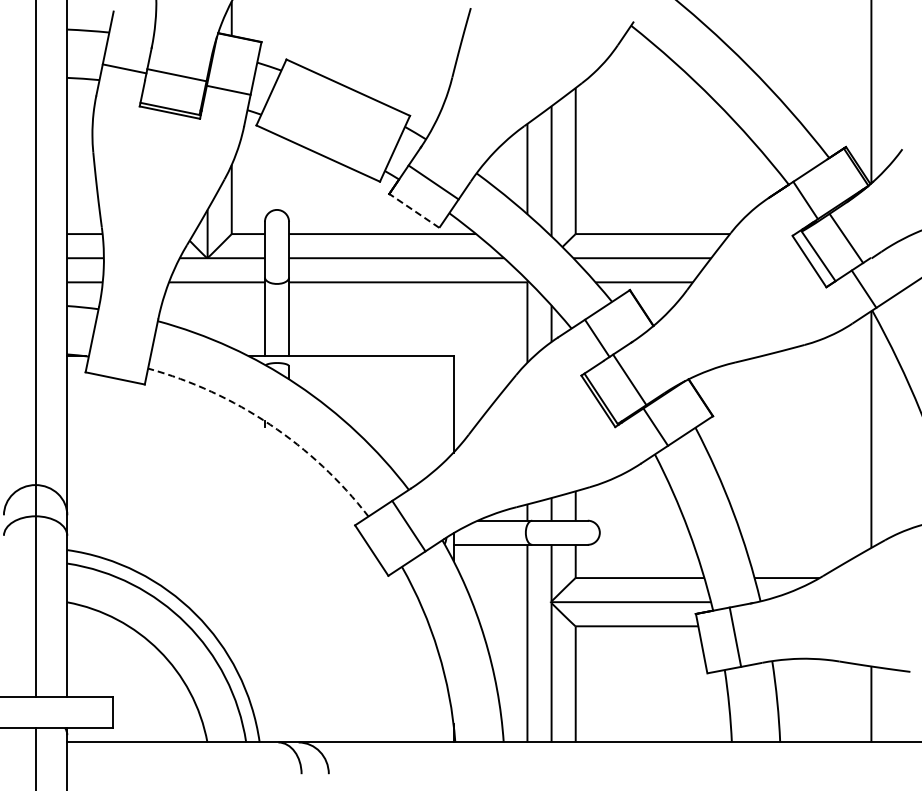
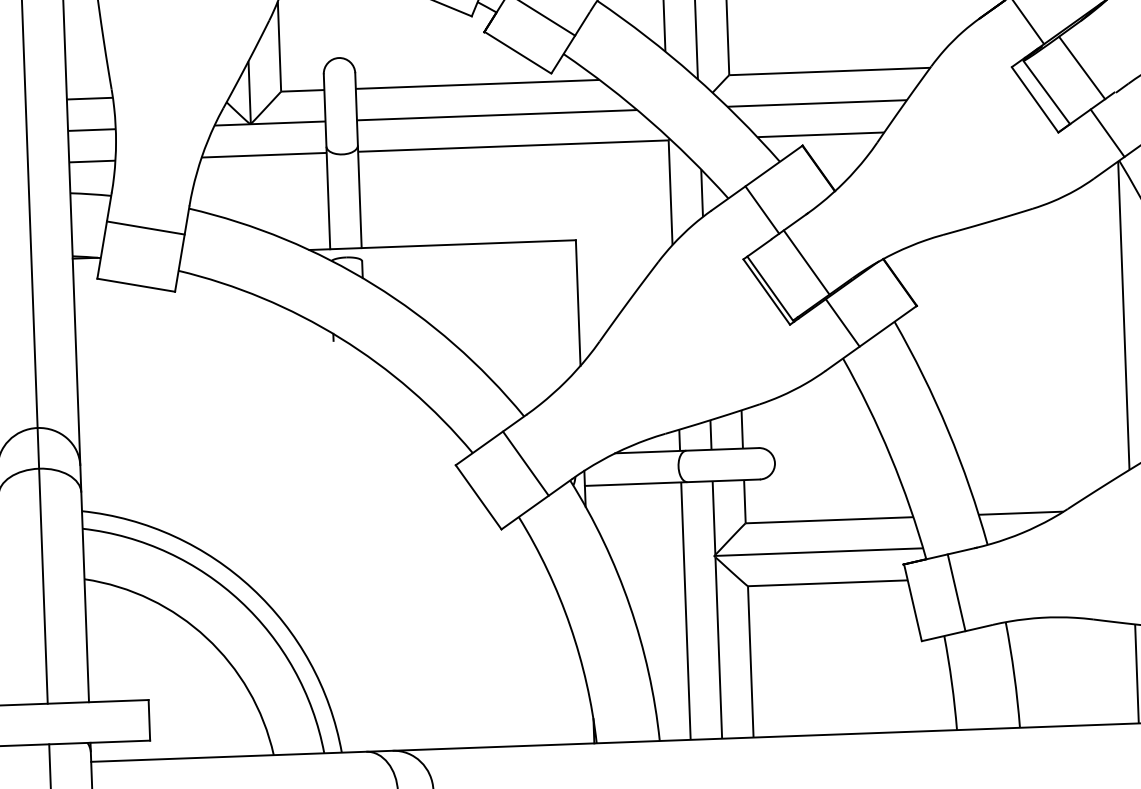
line: (413, 210) -> (516, 52), dashed -> solid
line: (123, 334) -> (144, 227), added
arc: (270, 424) -> (340, 337), dashed -> solid

